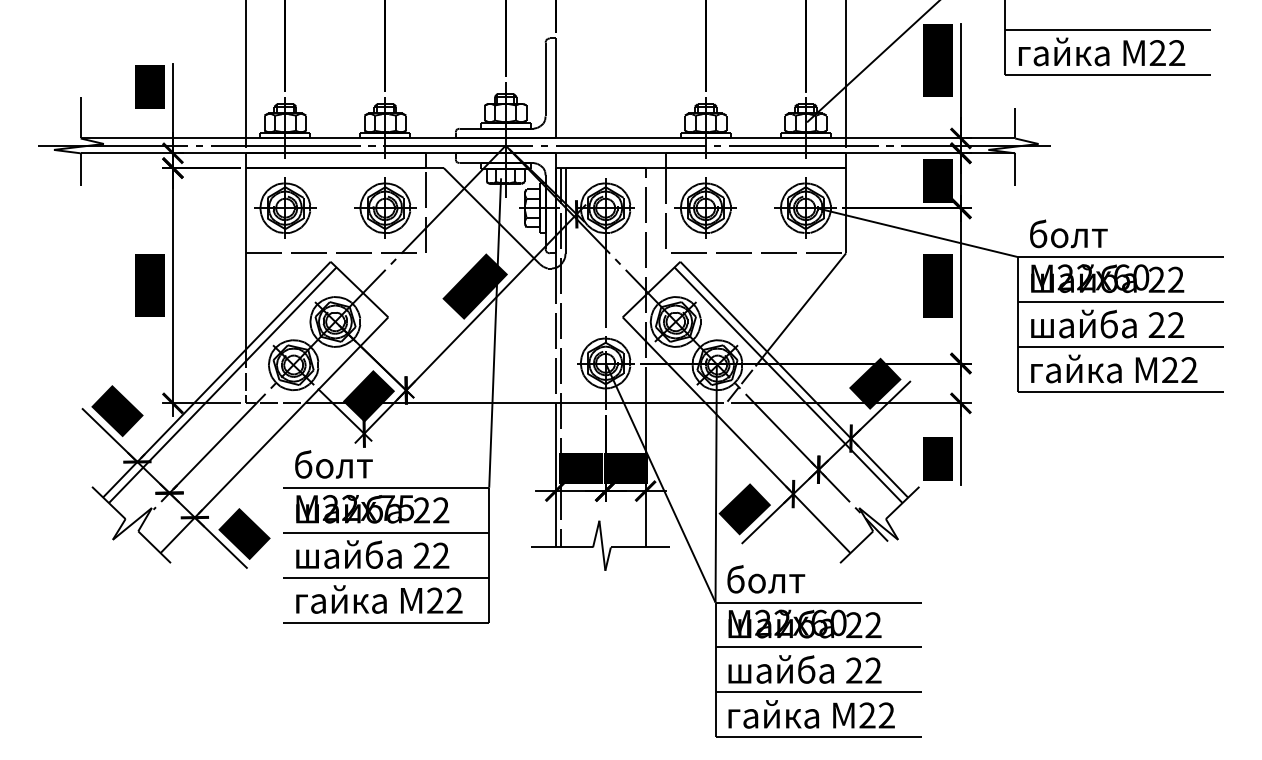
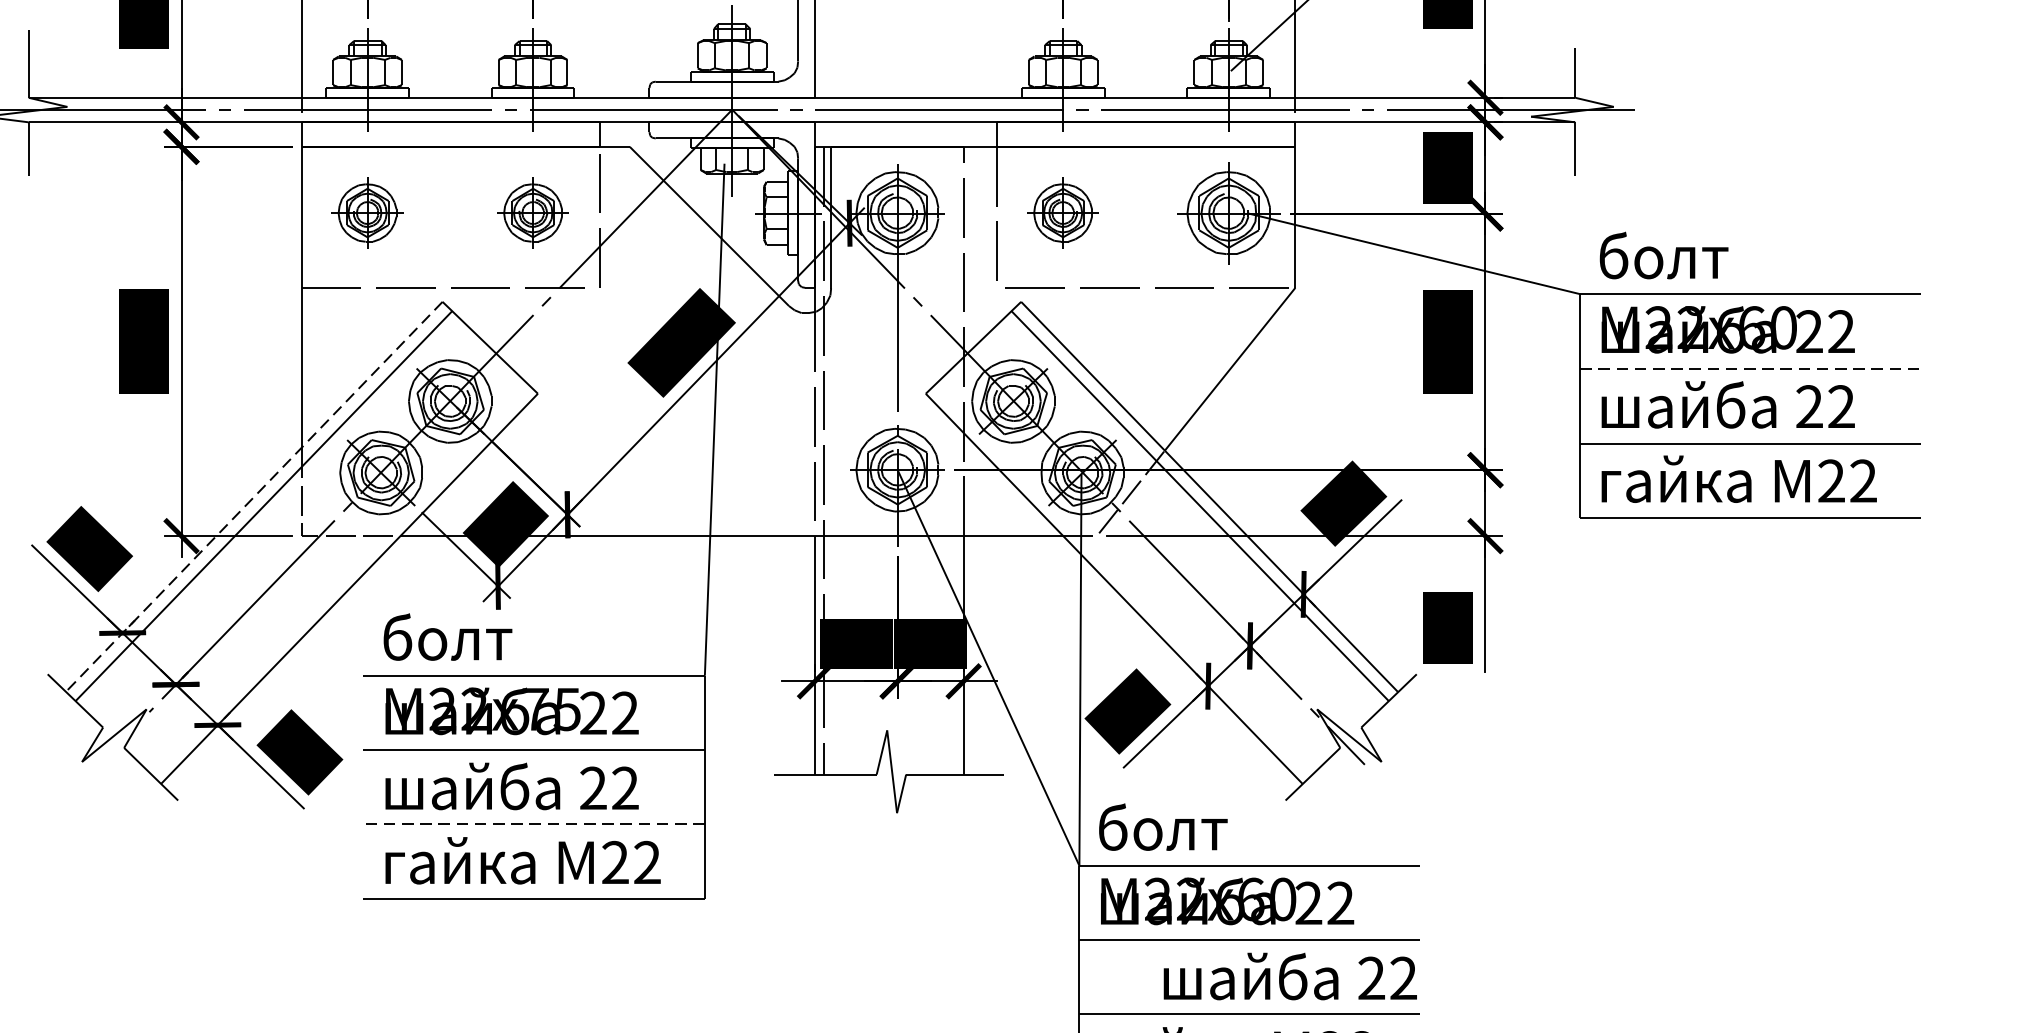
part: (285, 207) -> (367, 212), size x0.7
part: (385, 207) -> (533, 212), size x0.7
part: (705, 207) -> (1062, 212), size x0.7
line: (1121, 302) -> (1751, 369), solid -> dashed
line: (216, 379) -> (253, 496), solid -> dashed
line: (385, 577) -> (533, 824), solid -> dashed
text: (804, 669) -> (1289, 976), moved

